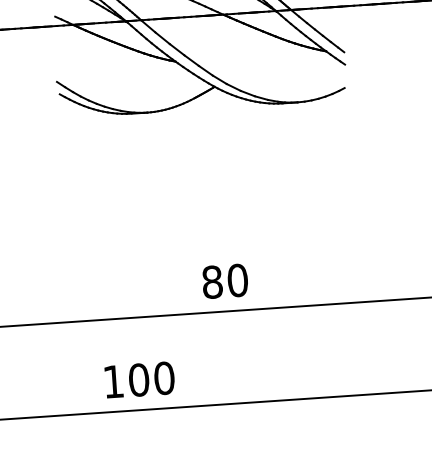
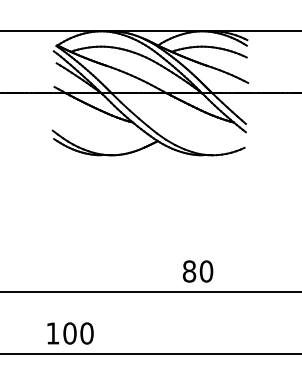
text: (224, 281) -> (197, 271), moved
text: (139, 380) -> (70, 333), moved

